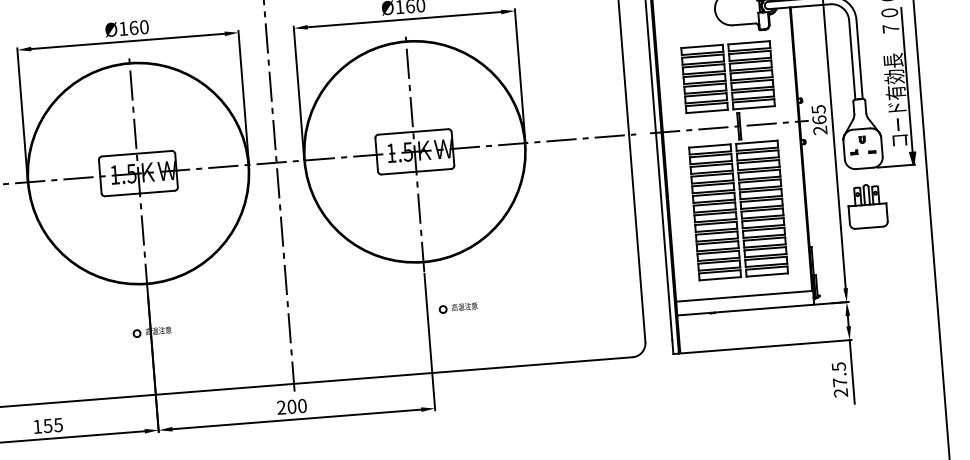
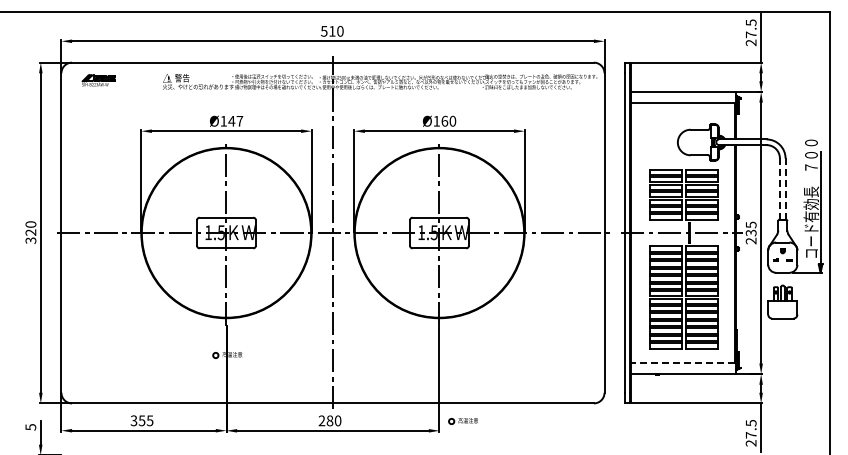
text: (138, 26) -> (235, 120), Ø160 -> Ø147
line: (859, 58) -> (785, 188), solid -> dashed
line: (851, 59) -> (779, 188), solid -> dashed
text: (818, 119) -> (750, 232), 265 -> 235
line: (743, 296) -> (682, 363), solid -> dashed
part: (457, 308) -> (462, 421), moved
text: (291, 406) -> (329, 420), 200 -> 280
text: (36, 426) -> (133, 420), 155 -> 355

